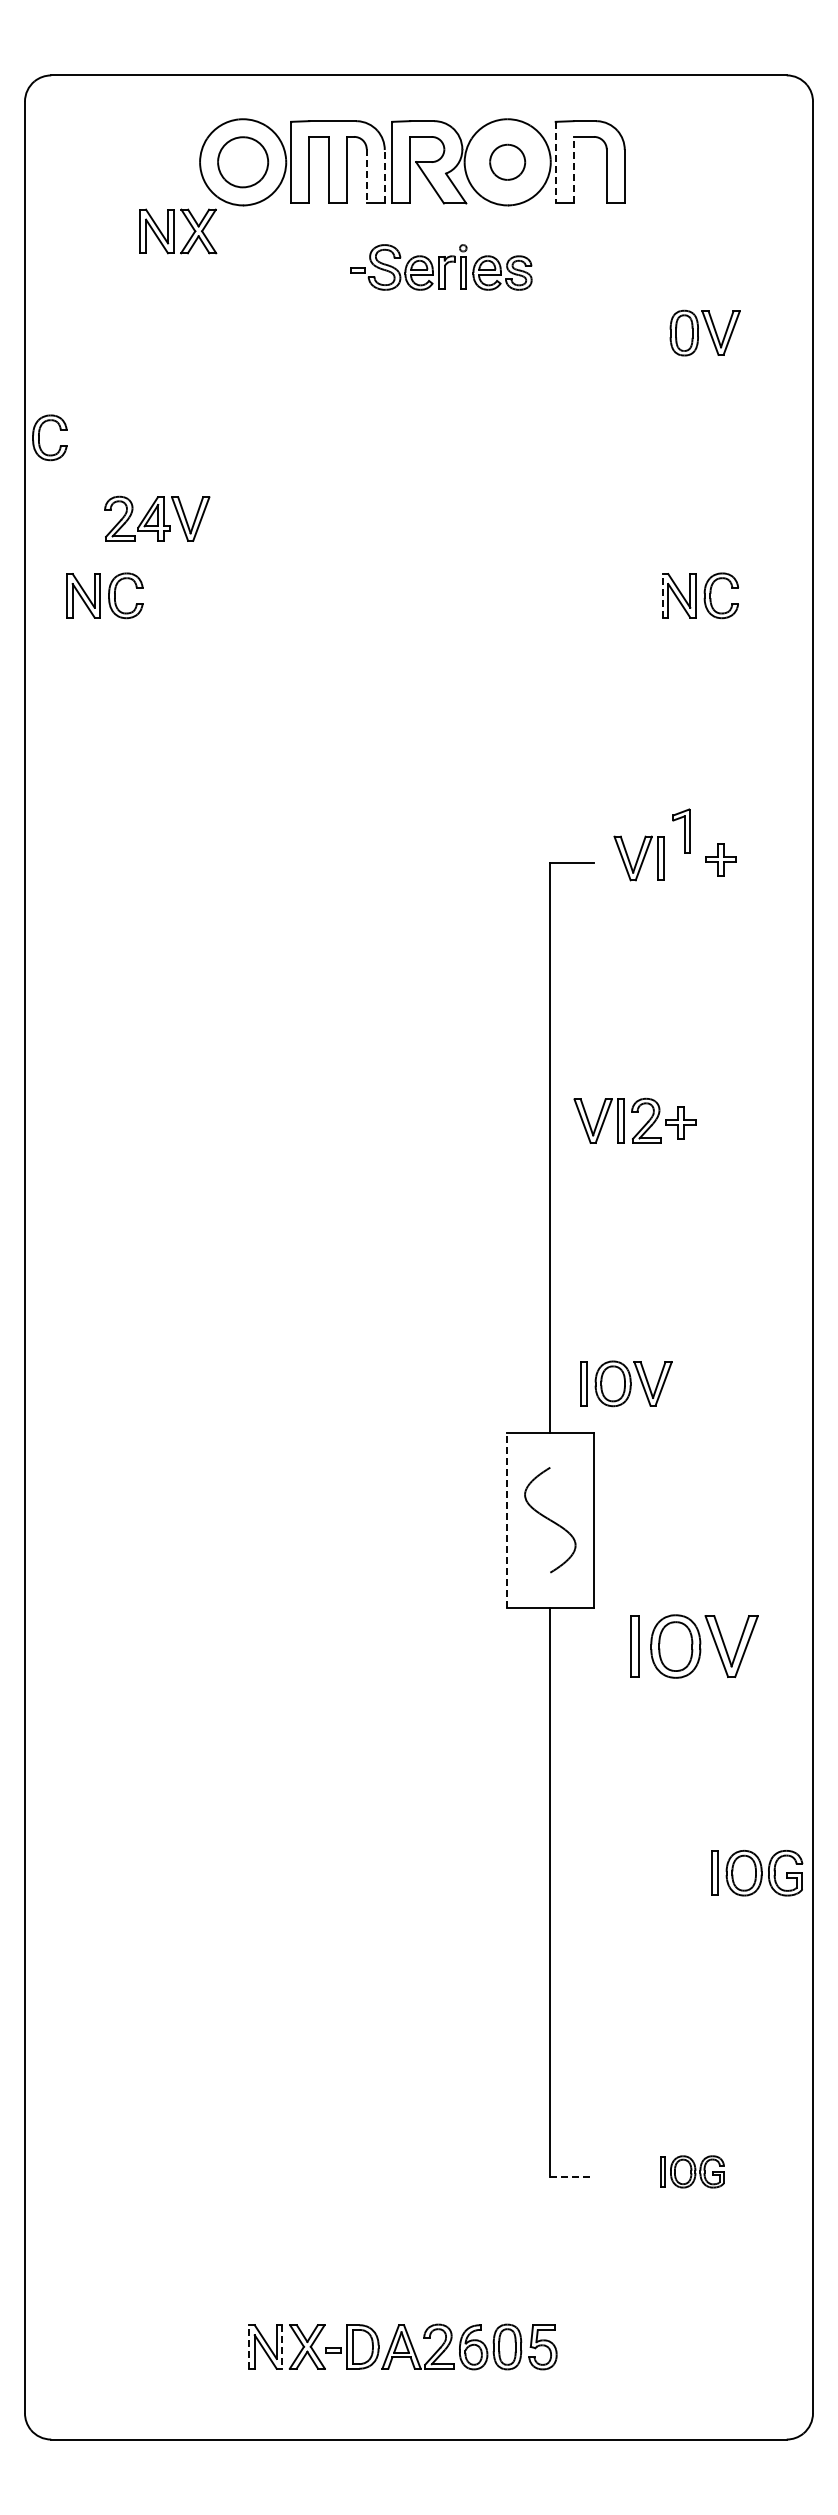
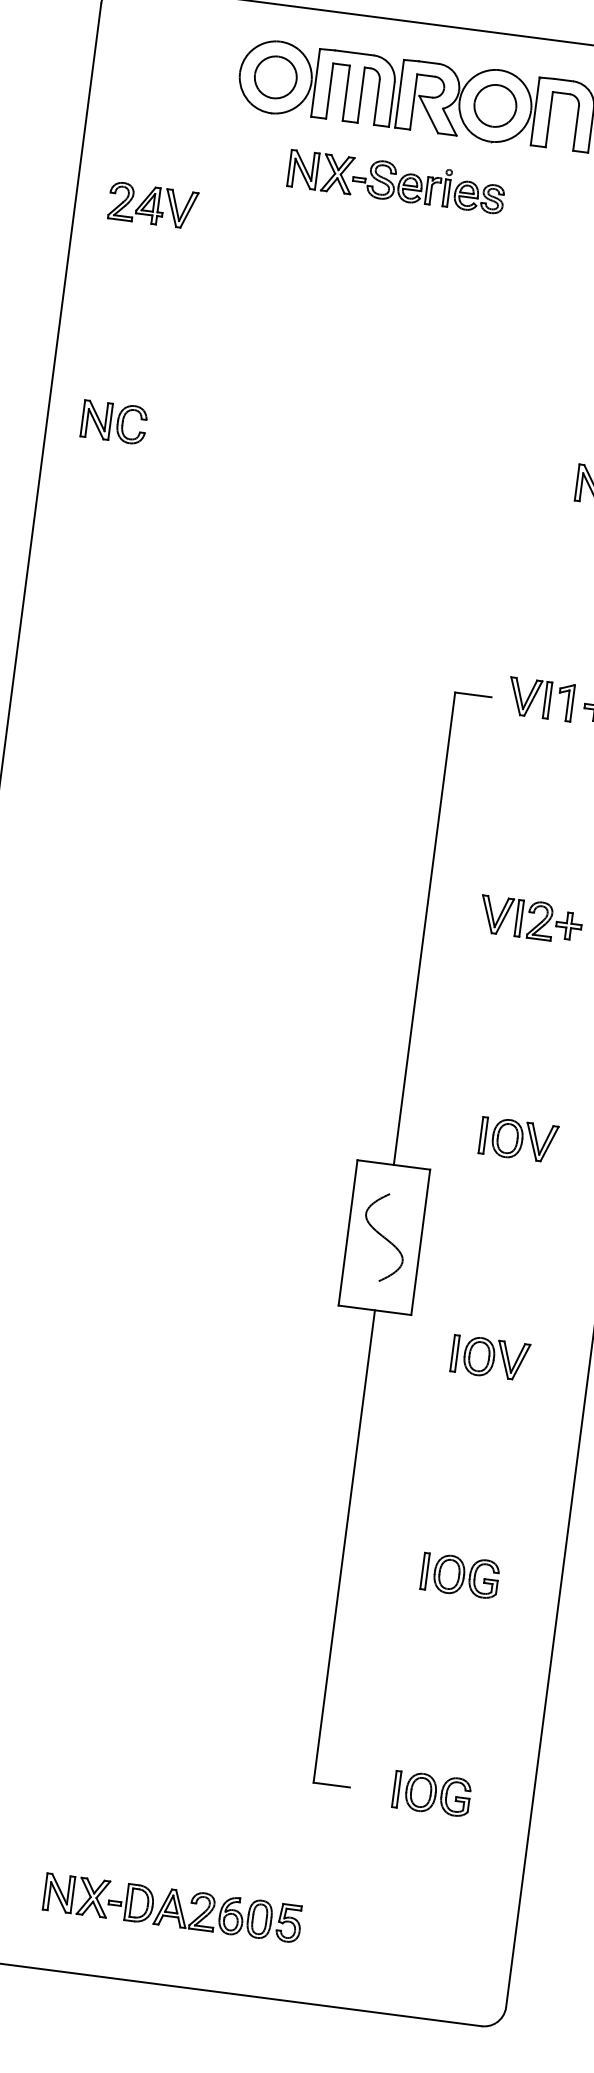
part: (507, 162) -> (495, 106), size x1.43
line: (555, 162) -> (535, 111), dashed -> solid
line: (573, 169) -> (549, 119), dashed -> solid
line: (366, 176) -> (376, 102), dashed -> solid
line: (384, 176) -> (391, 104), dashed -> solid
part: (178, 231) -> (321, 172), moved
part: (39, 437) -> (77, 283), removed
part: (157, 518) -> (153, 205), moved
line: (662, 595) -> (577, 482), dashed -> solid
part: (681, 830) -> (565, 701), moved
part: (634, 1112) -> (531, 912), moved
part: (626, 1383) -> (518, 1139), moved
line: (506, 1520) -> (347, 1233), dashed -> solid
part: (694, 1646) -> (490, 1358), size x0.71
part: (757, 1873) -> (460, 1576), moved
part: (692, 2171) -> (432, 1793), size x1.43
line: (572, 2176) -> (332, 1784), dashed -> solid
line: (249, 2347) -> (45, 1891), dashed -> solid
line: (282, 2347) -> (72, 1895), dashed -> solid

